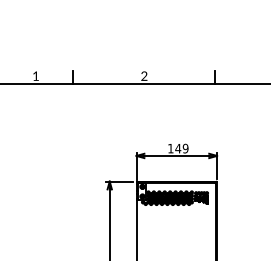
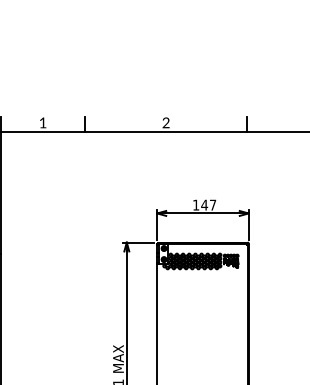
text: (185, 148) -> (212, 204), 149 -> 147

